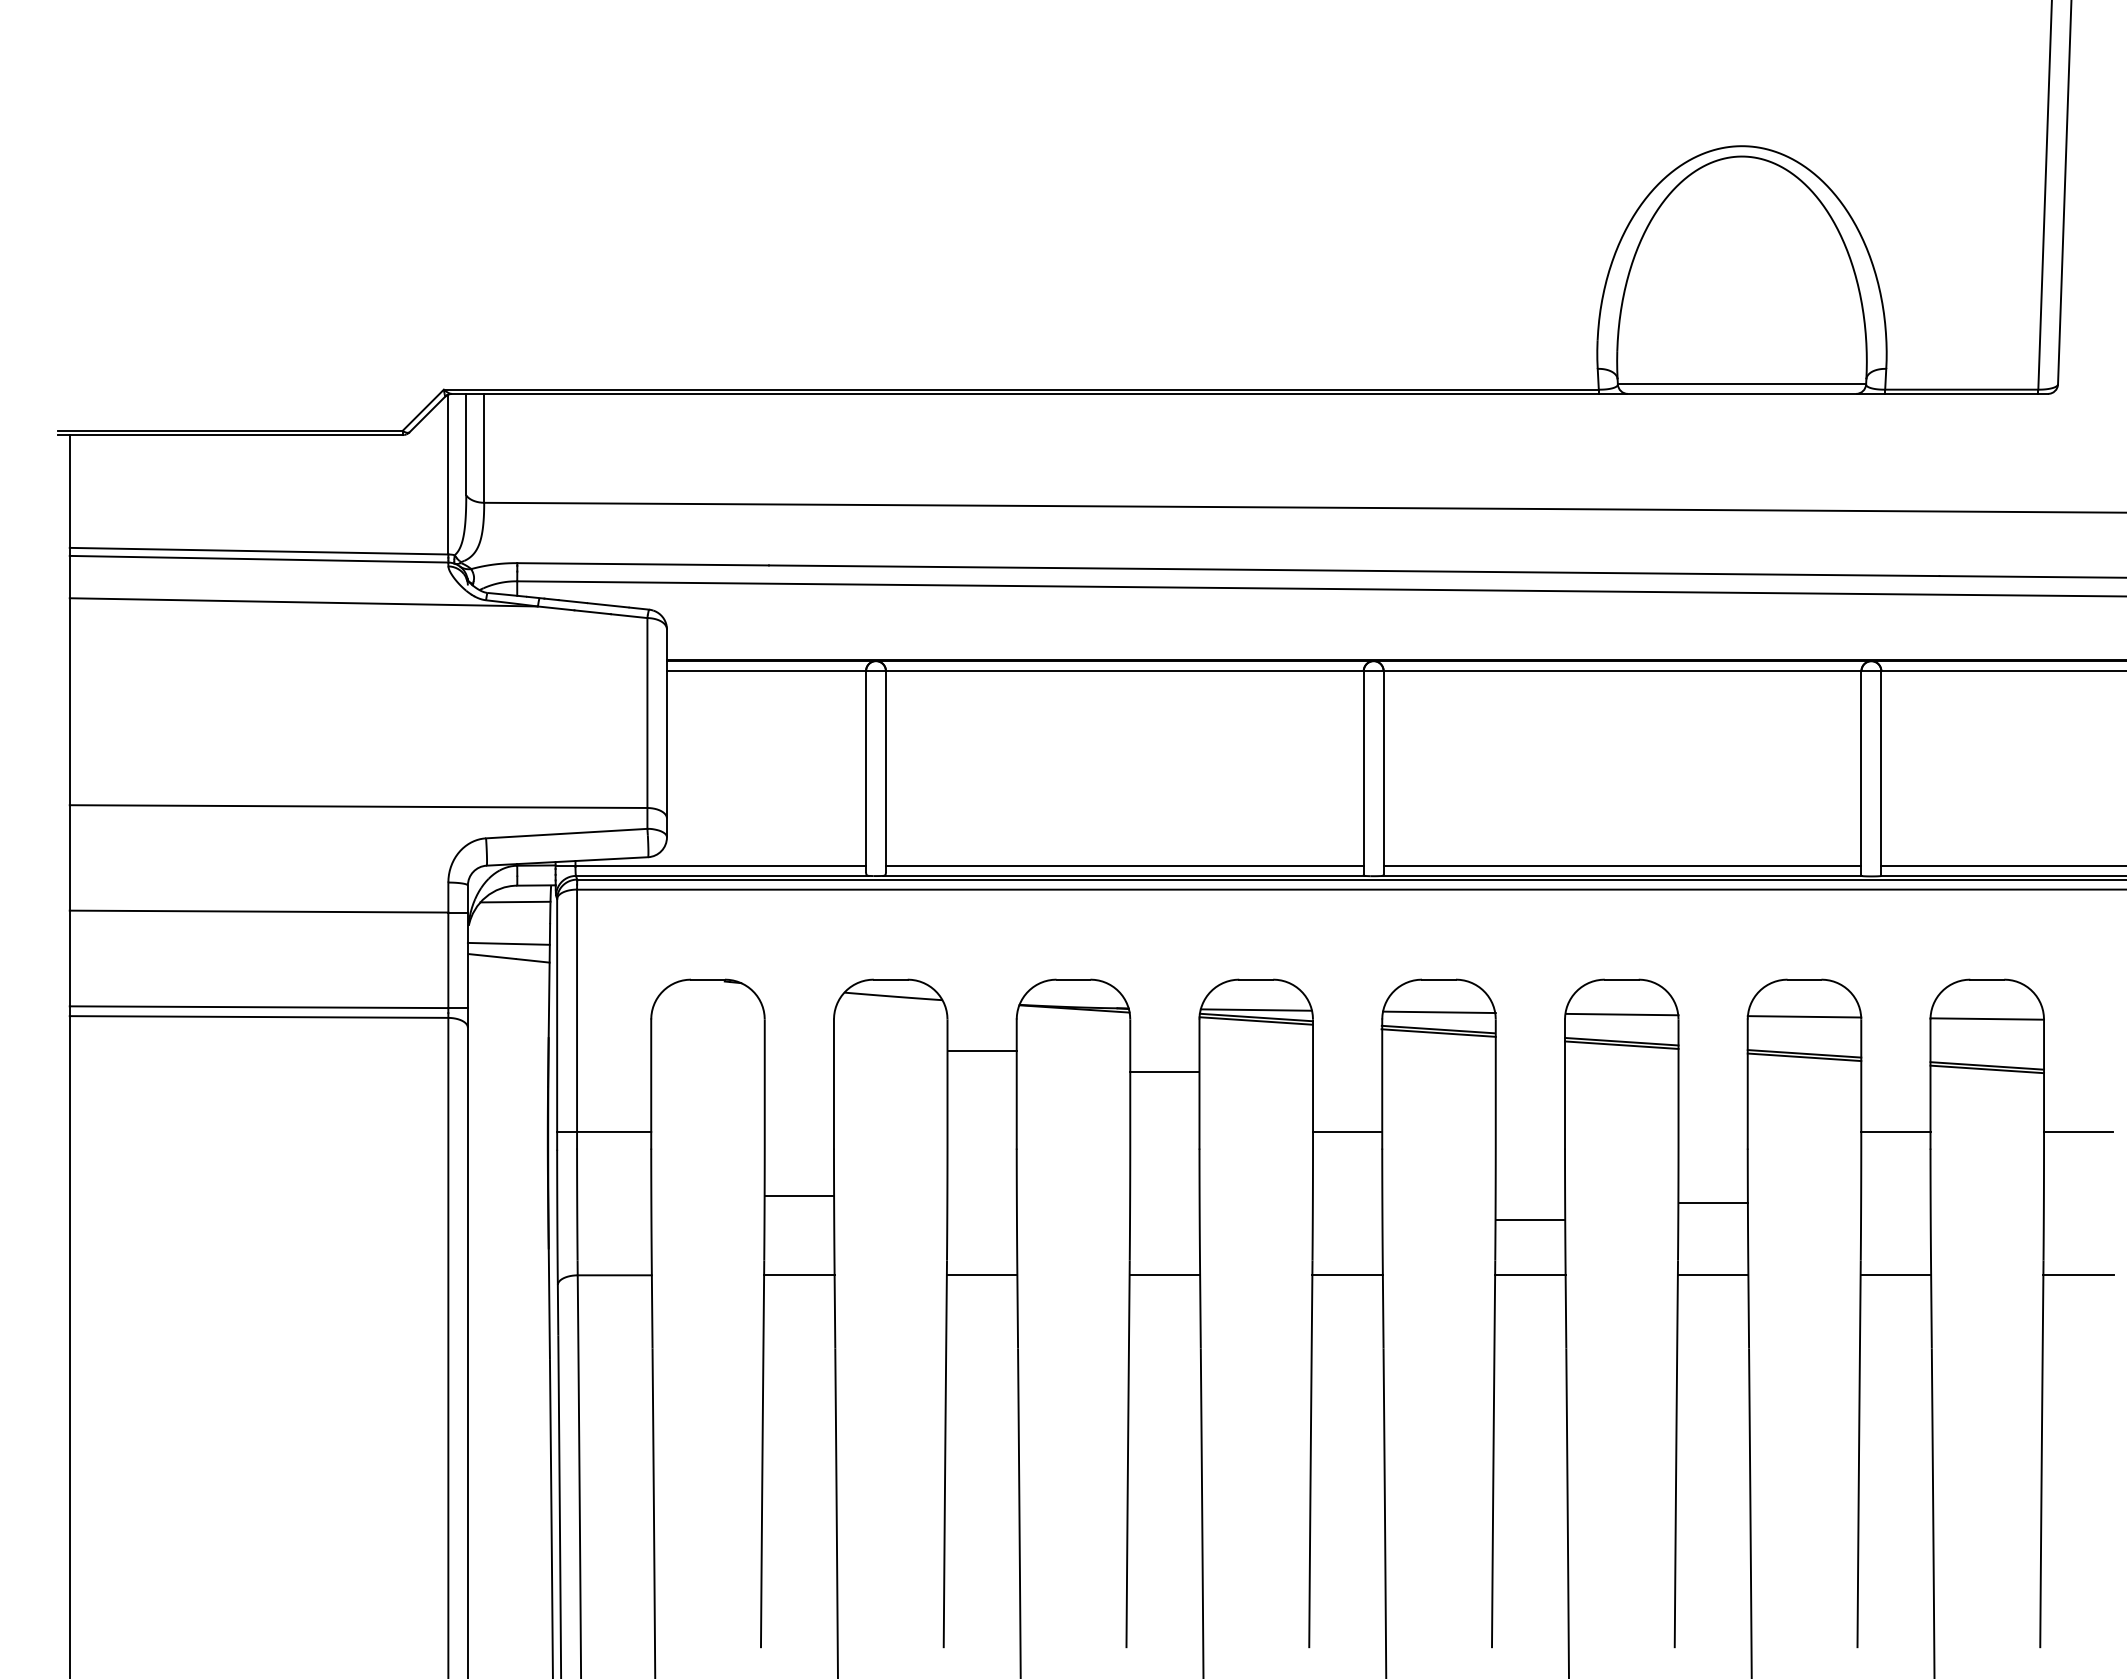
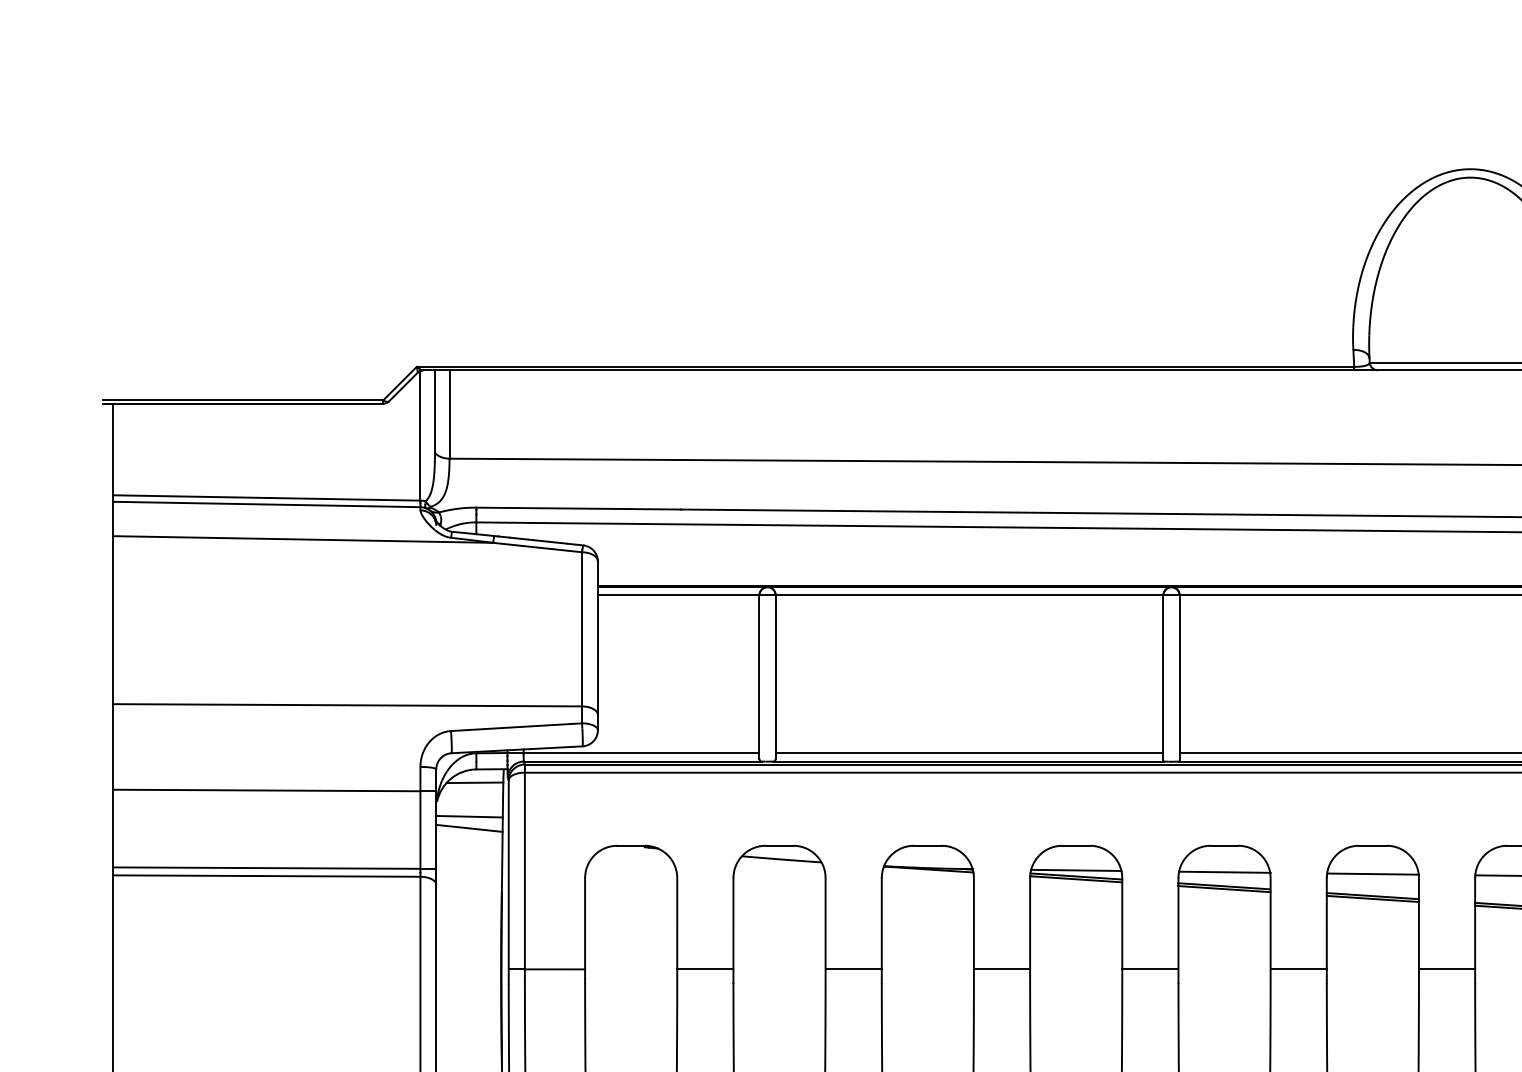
line: (981, 1050) -> (853, 969), moved
line: (1164, 1071) -> (1001, 969), moved
line: (798, 1195) -> (704, 969), moved
line: (1712, 1202) -> (1446, 969), moved
line: (1529, 1219) -> (1297, 969), moved

